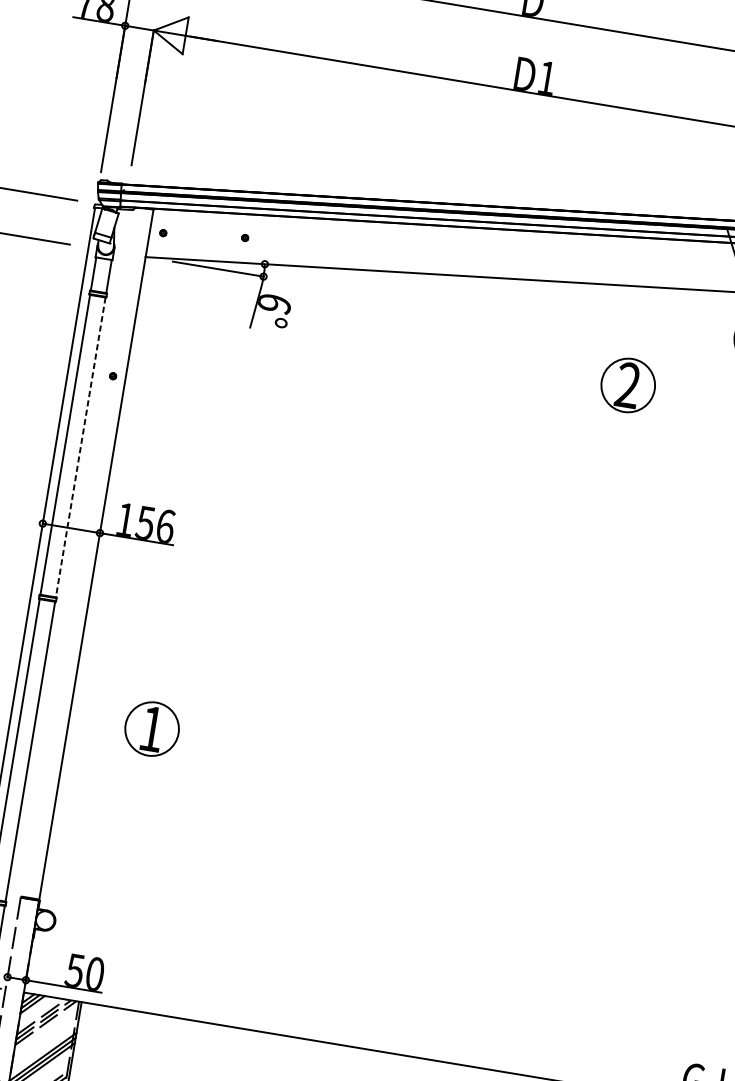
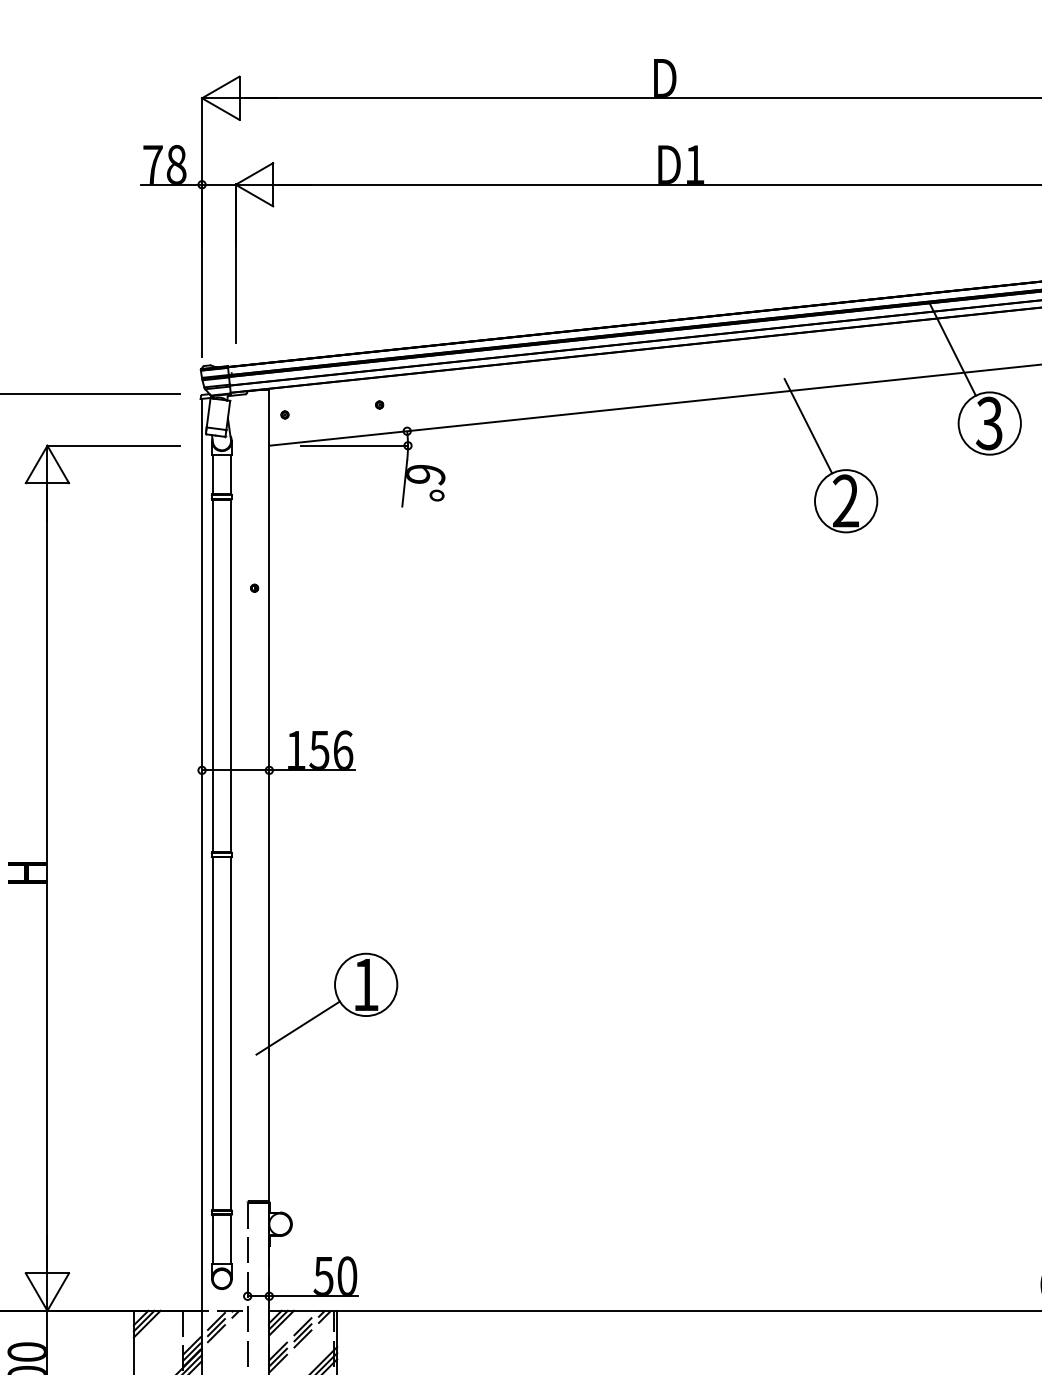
line: (606, 316) -> (808, 426), added
line: (81, 447) -> (231, 676), dashed -> solid
line: (87, 755) -> (297, 1027), added

